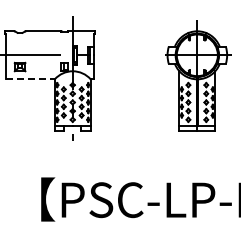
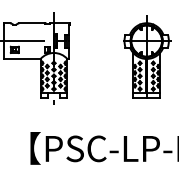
line: (31, 79) -> (23, 59), dashed -> solid

